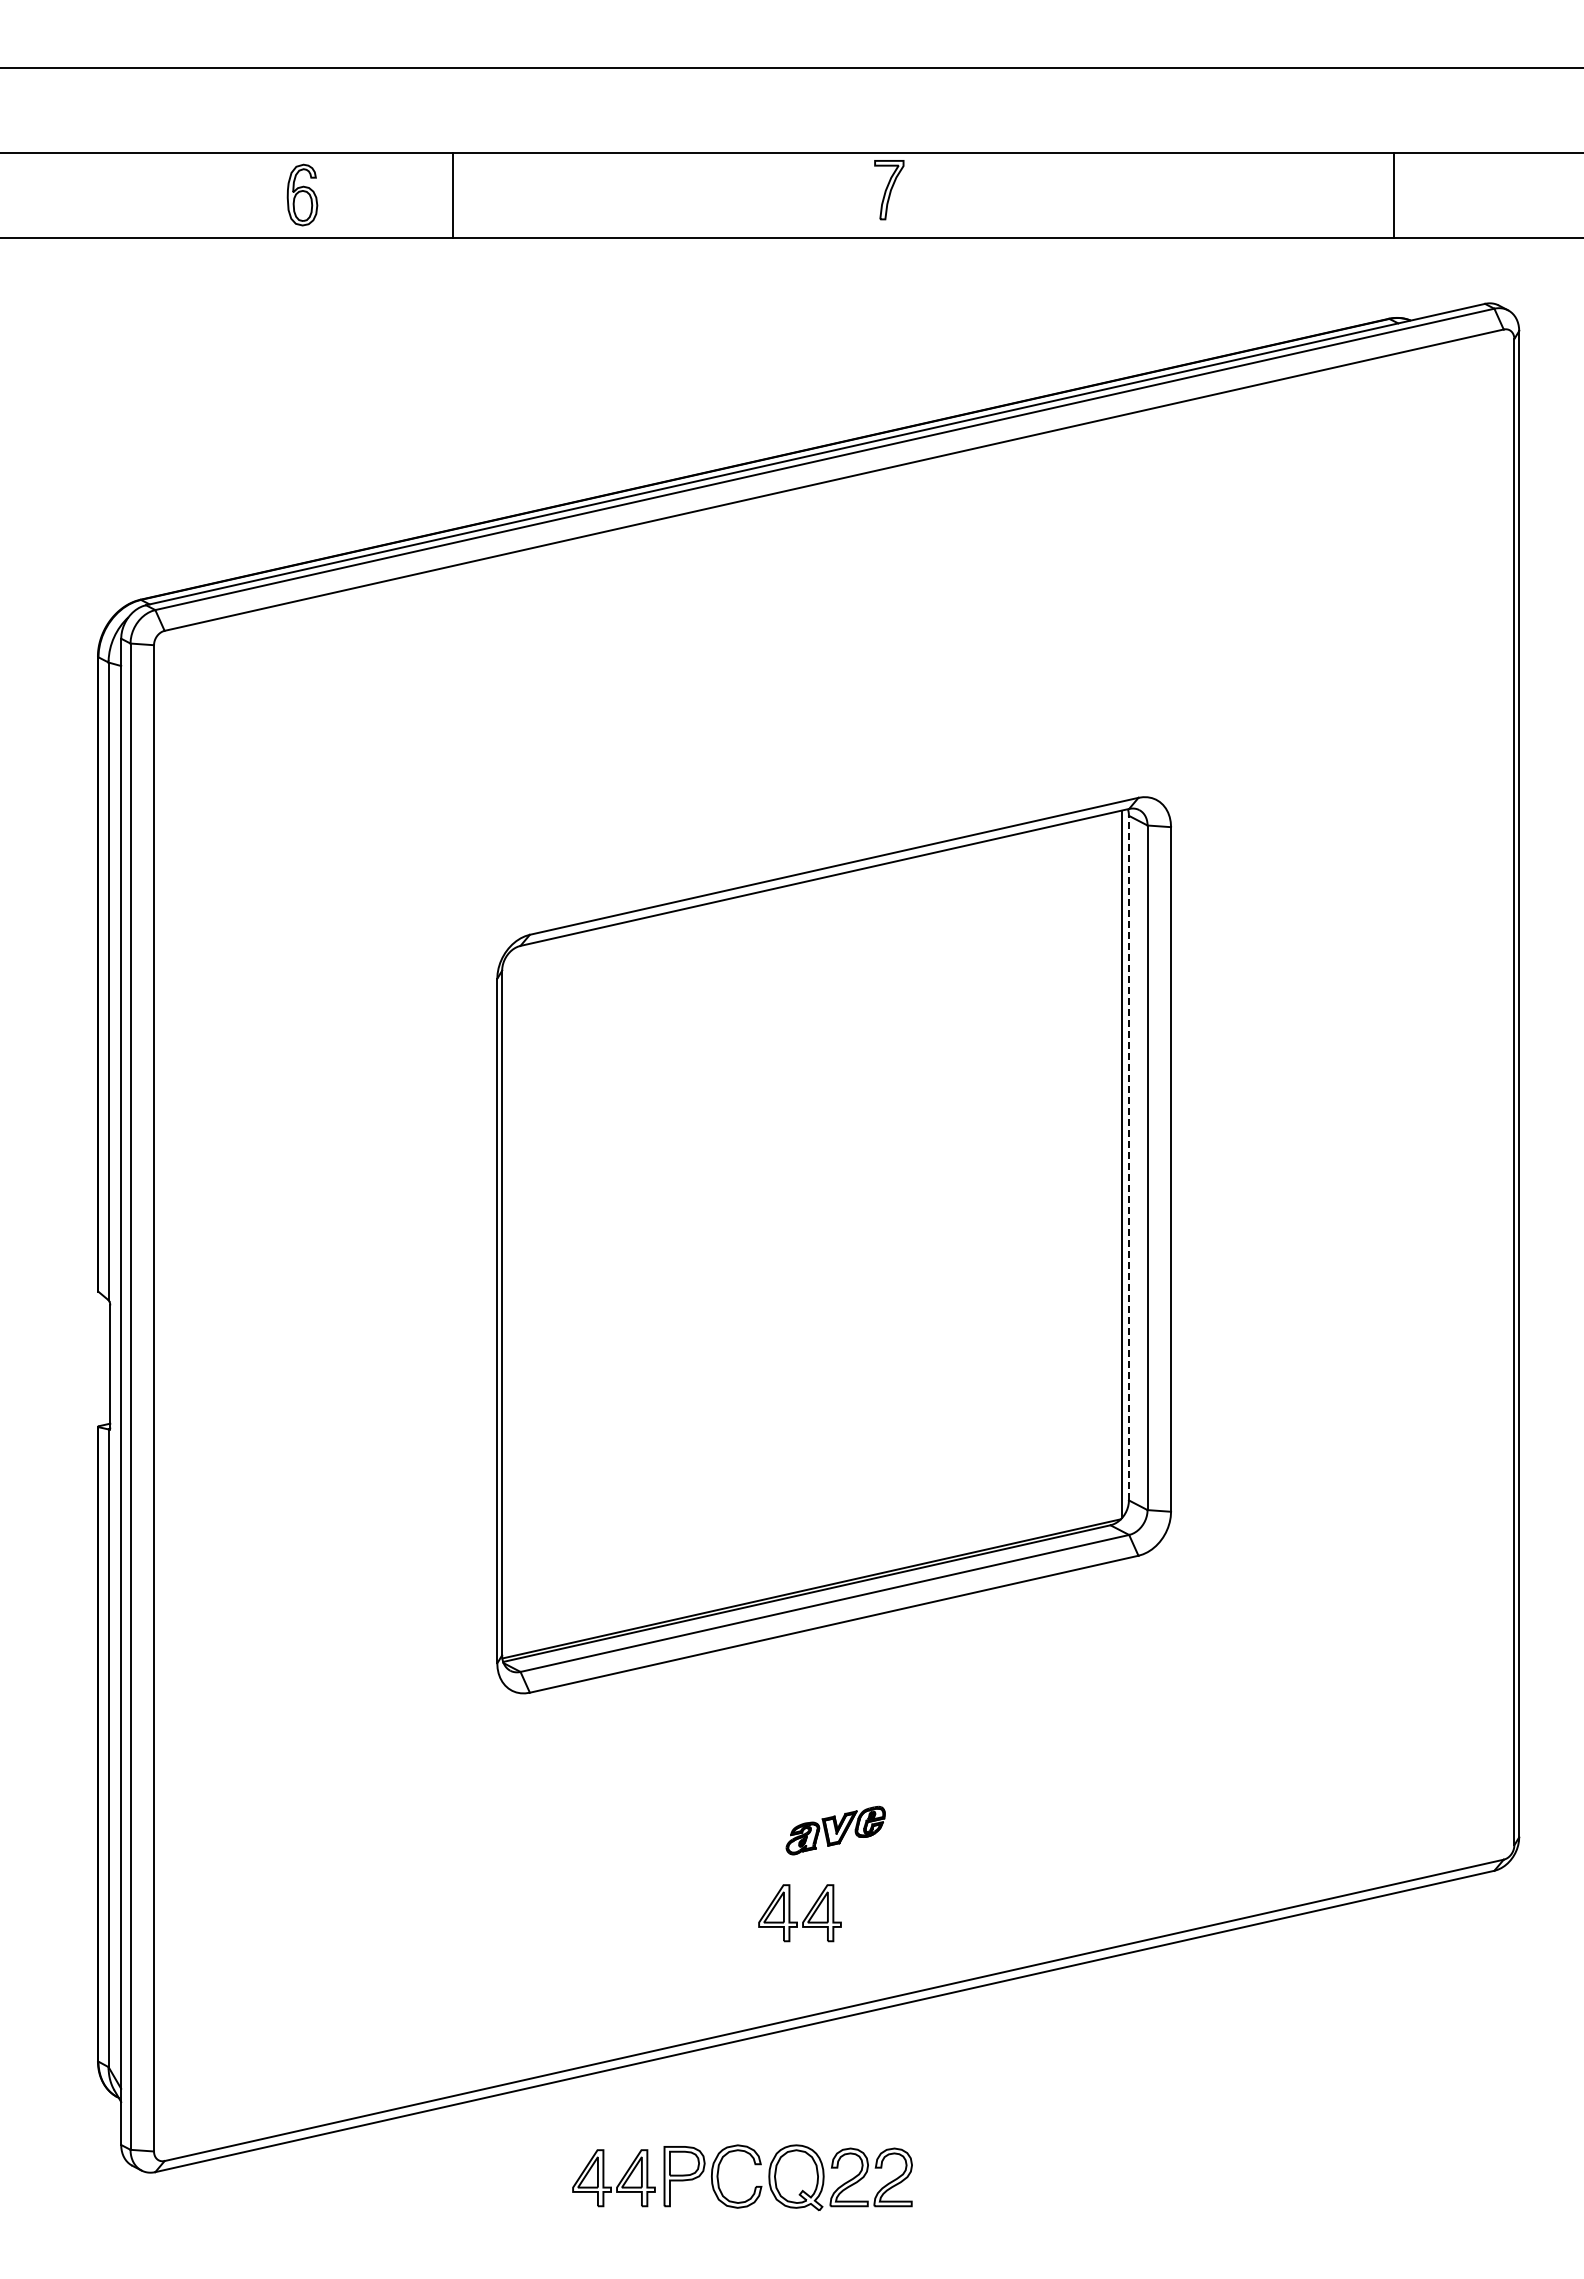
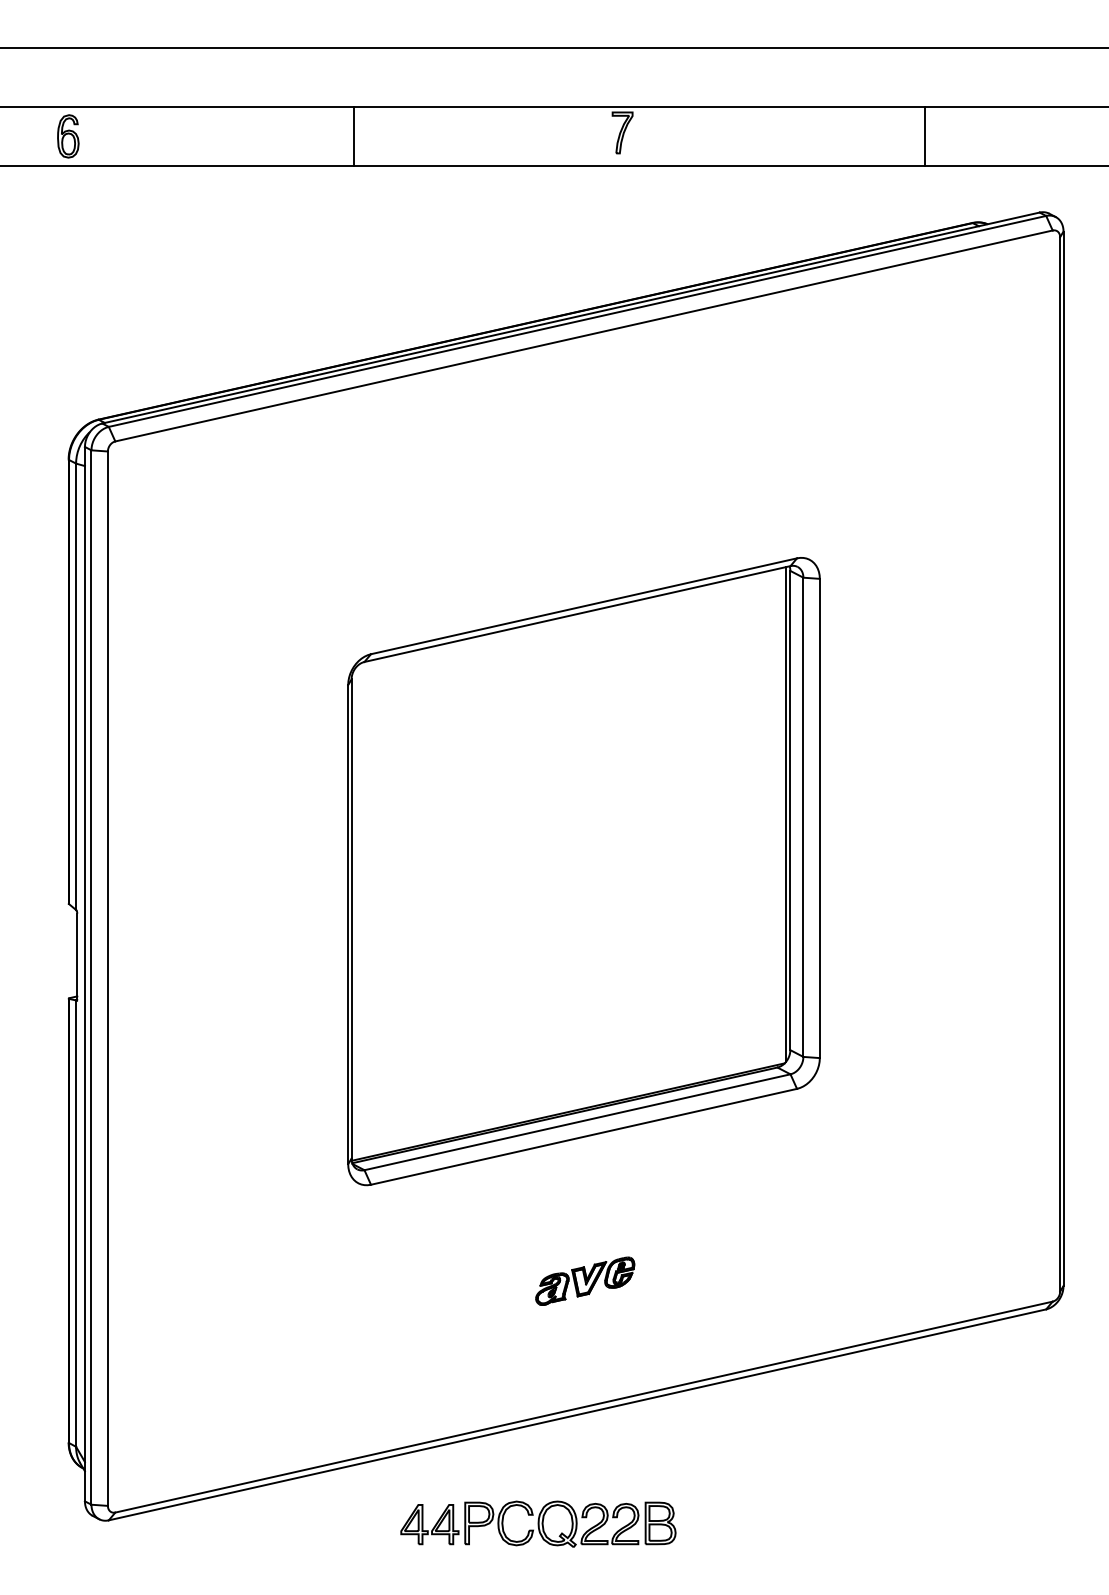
part: (302, 194) -> (68, 136), moved
line: (453, 195) -> (353, 136), moved
line: (1393, 195) -> (925, 136), moved
line: (1128, 1157) -> (790, 810), dashed -> solid
part: (835, 1830) -> (584, 1281), size x1.43
part: (805, 1916) -> (563, 1341), removed
part: (943, 2176) -> (660, 1523), added

